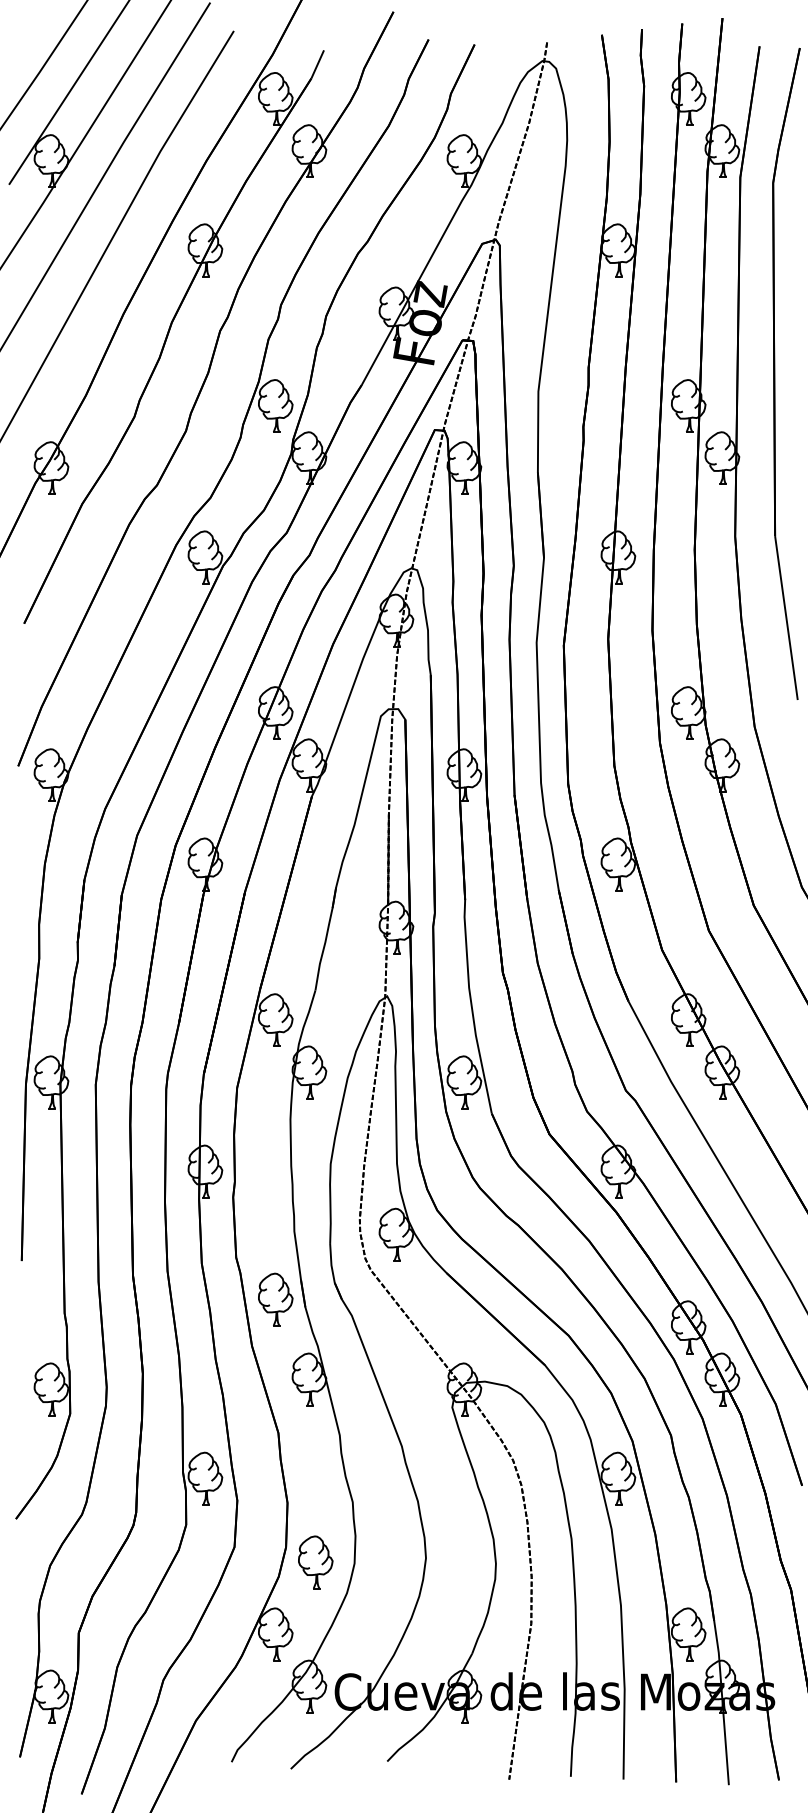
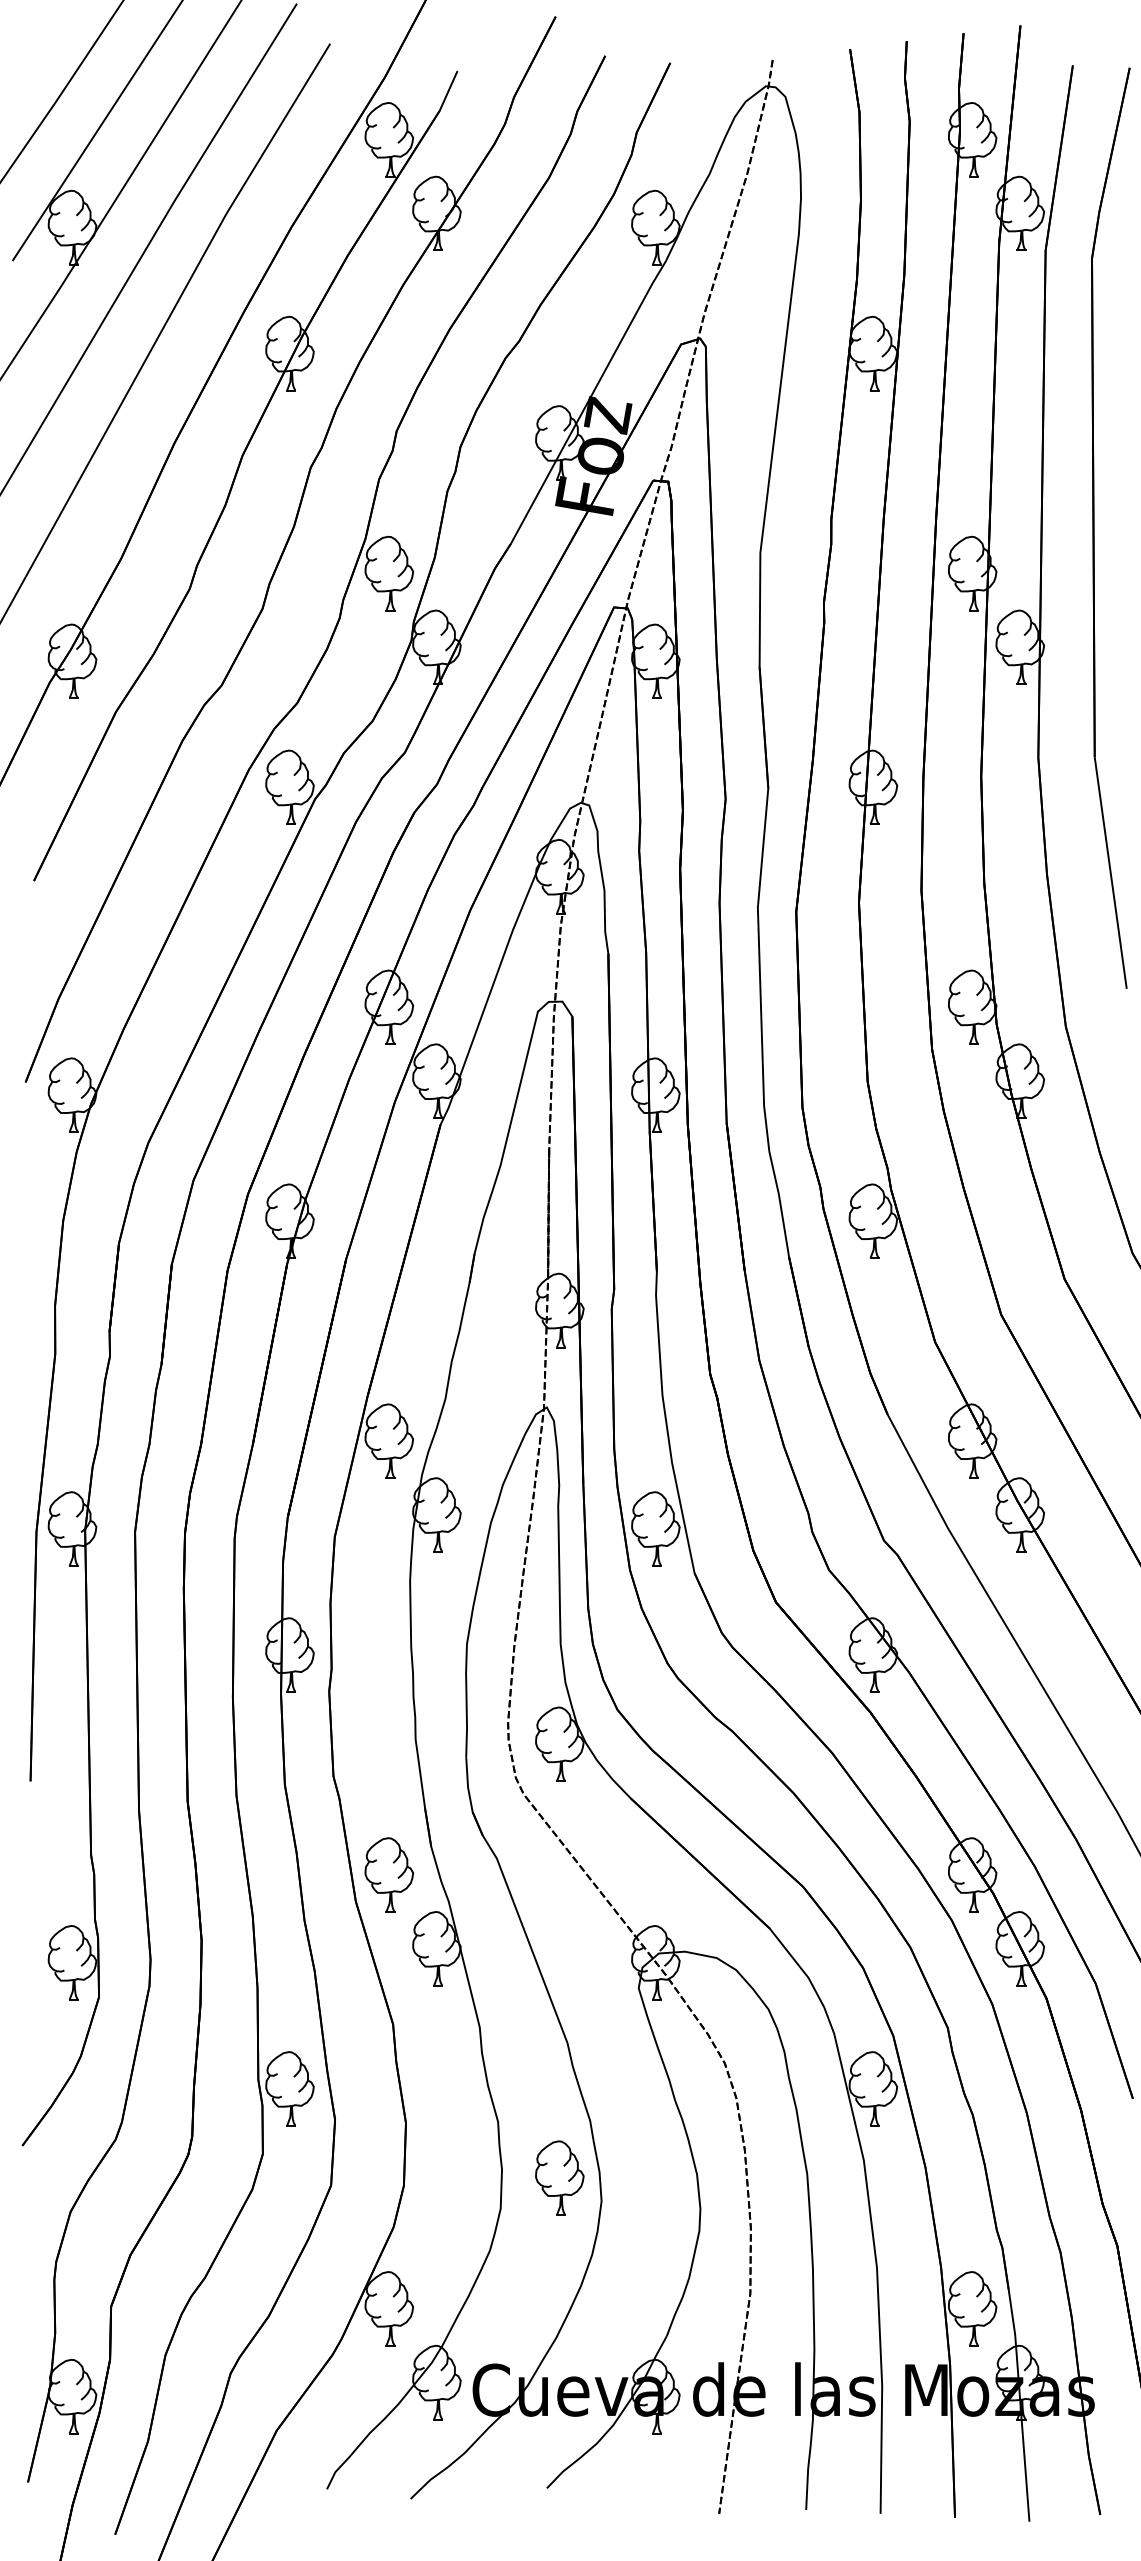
part: (275, 1299) -> (388, 1874), moved
part: (315, 1562) -> (559, 2177), moved

